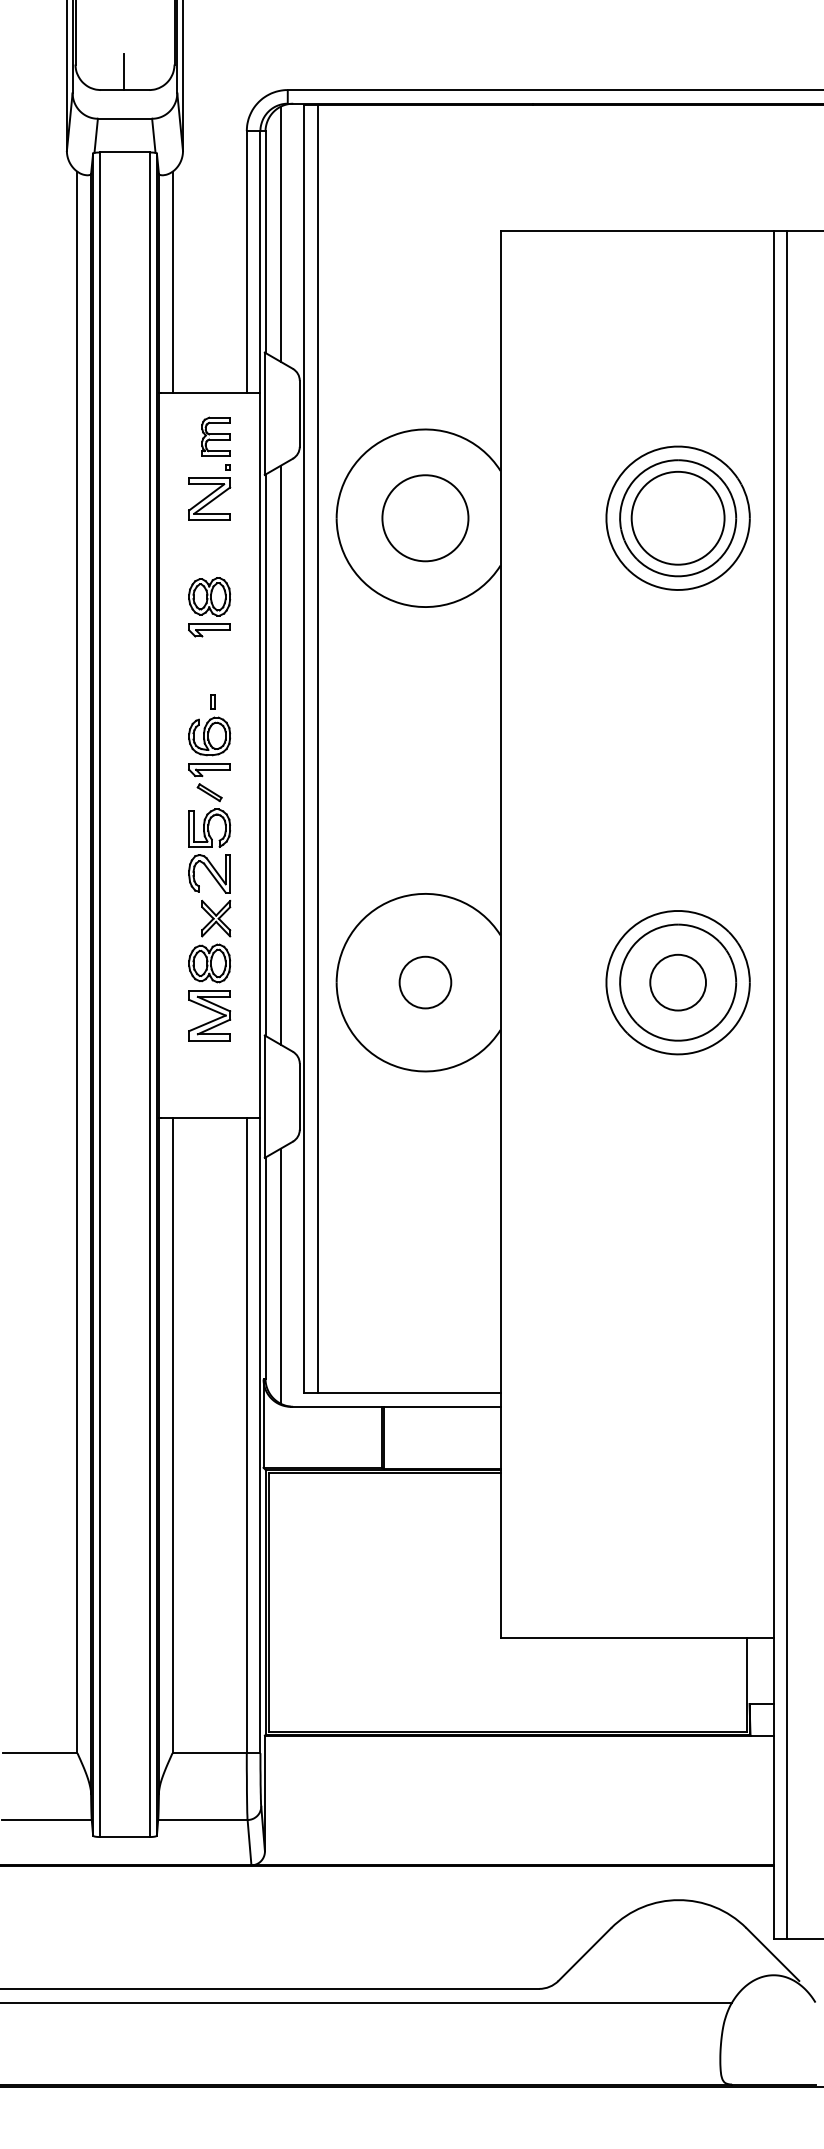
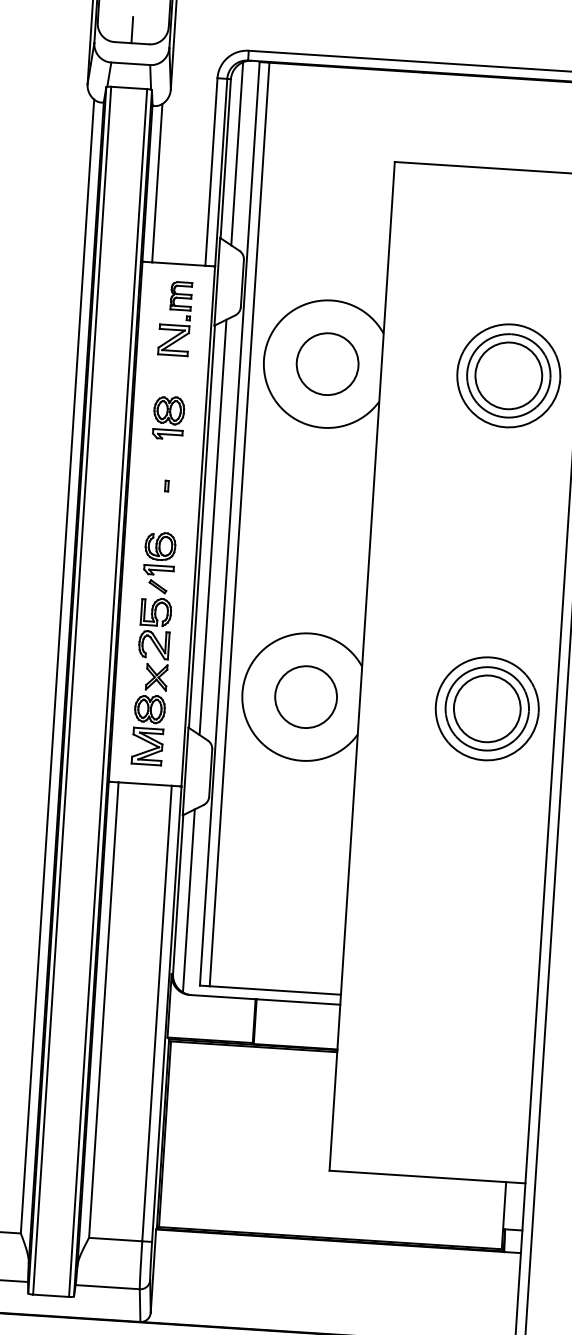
part: (209, 878) -> (153, 648), moved
circle: (425, 982) -> (306, 697), size x1.67
circle: (677, 982) -> (486, 708), size x1.67

